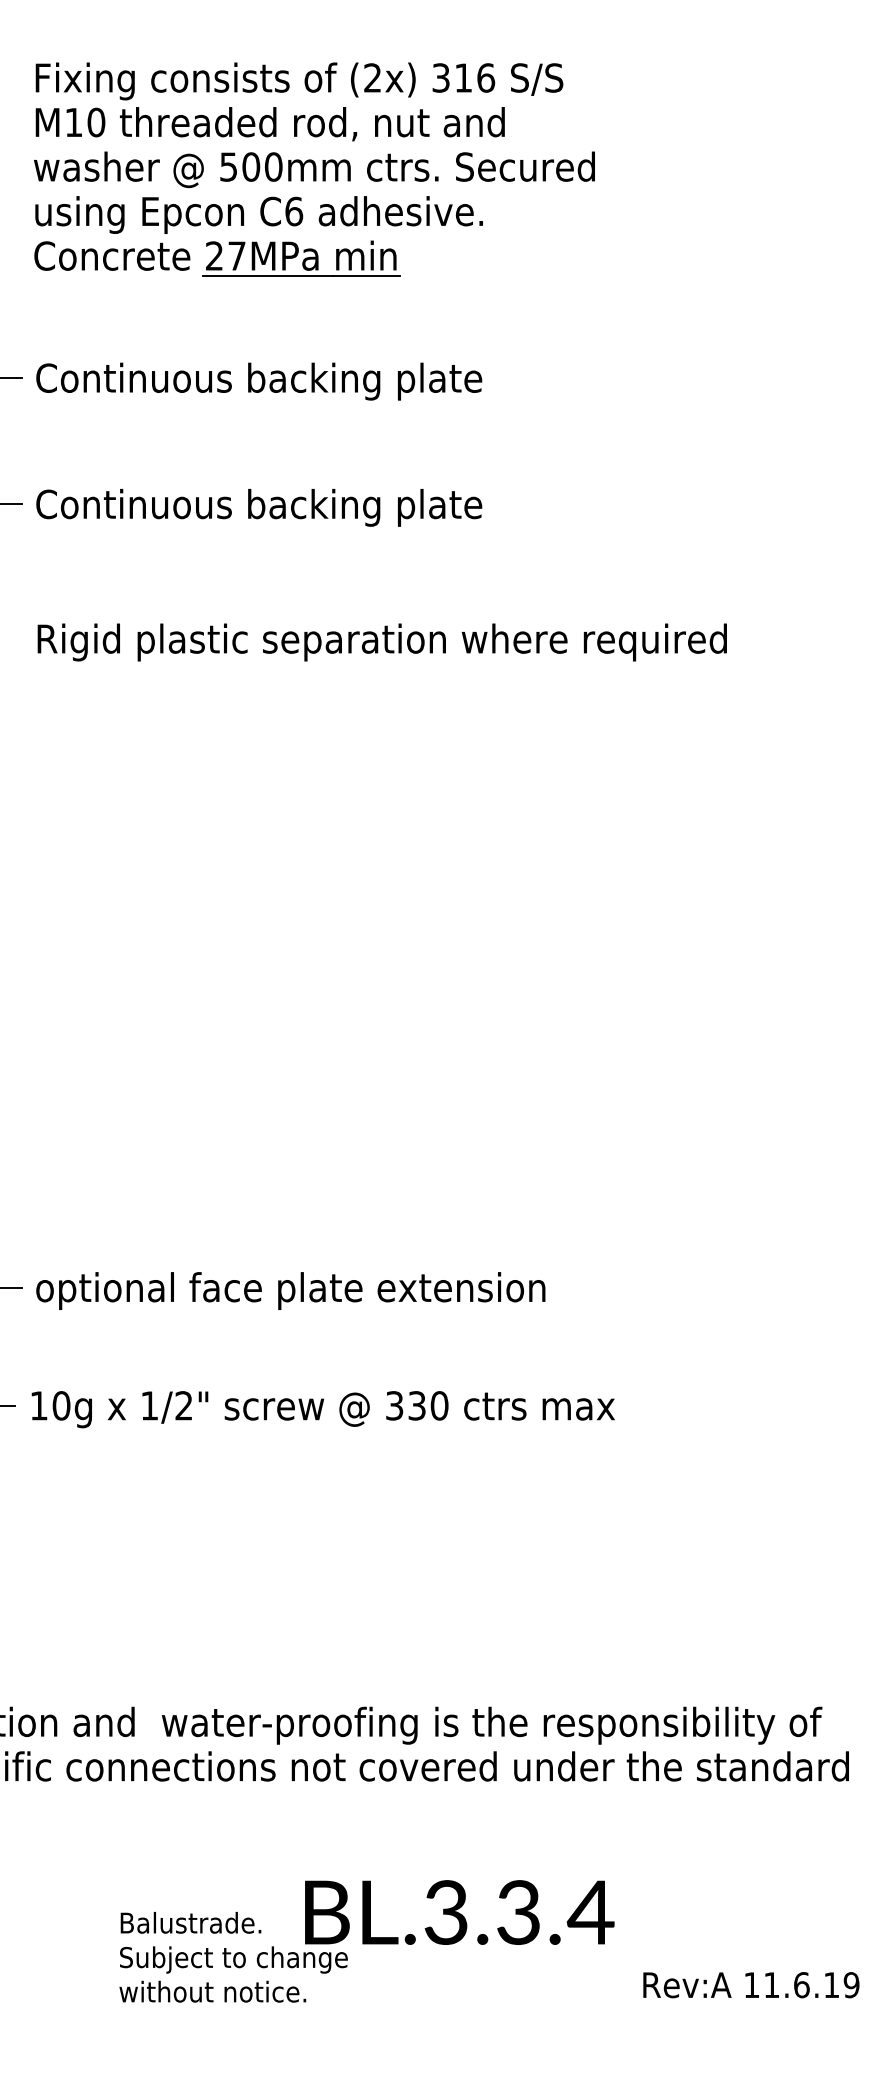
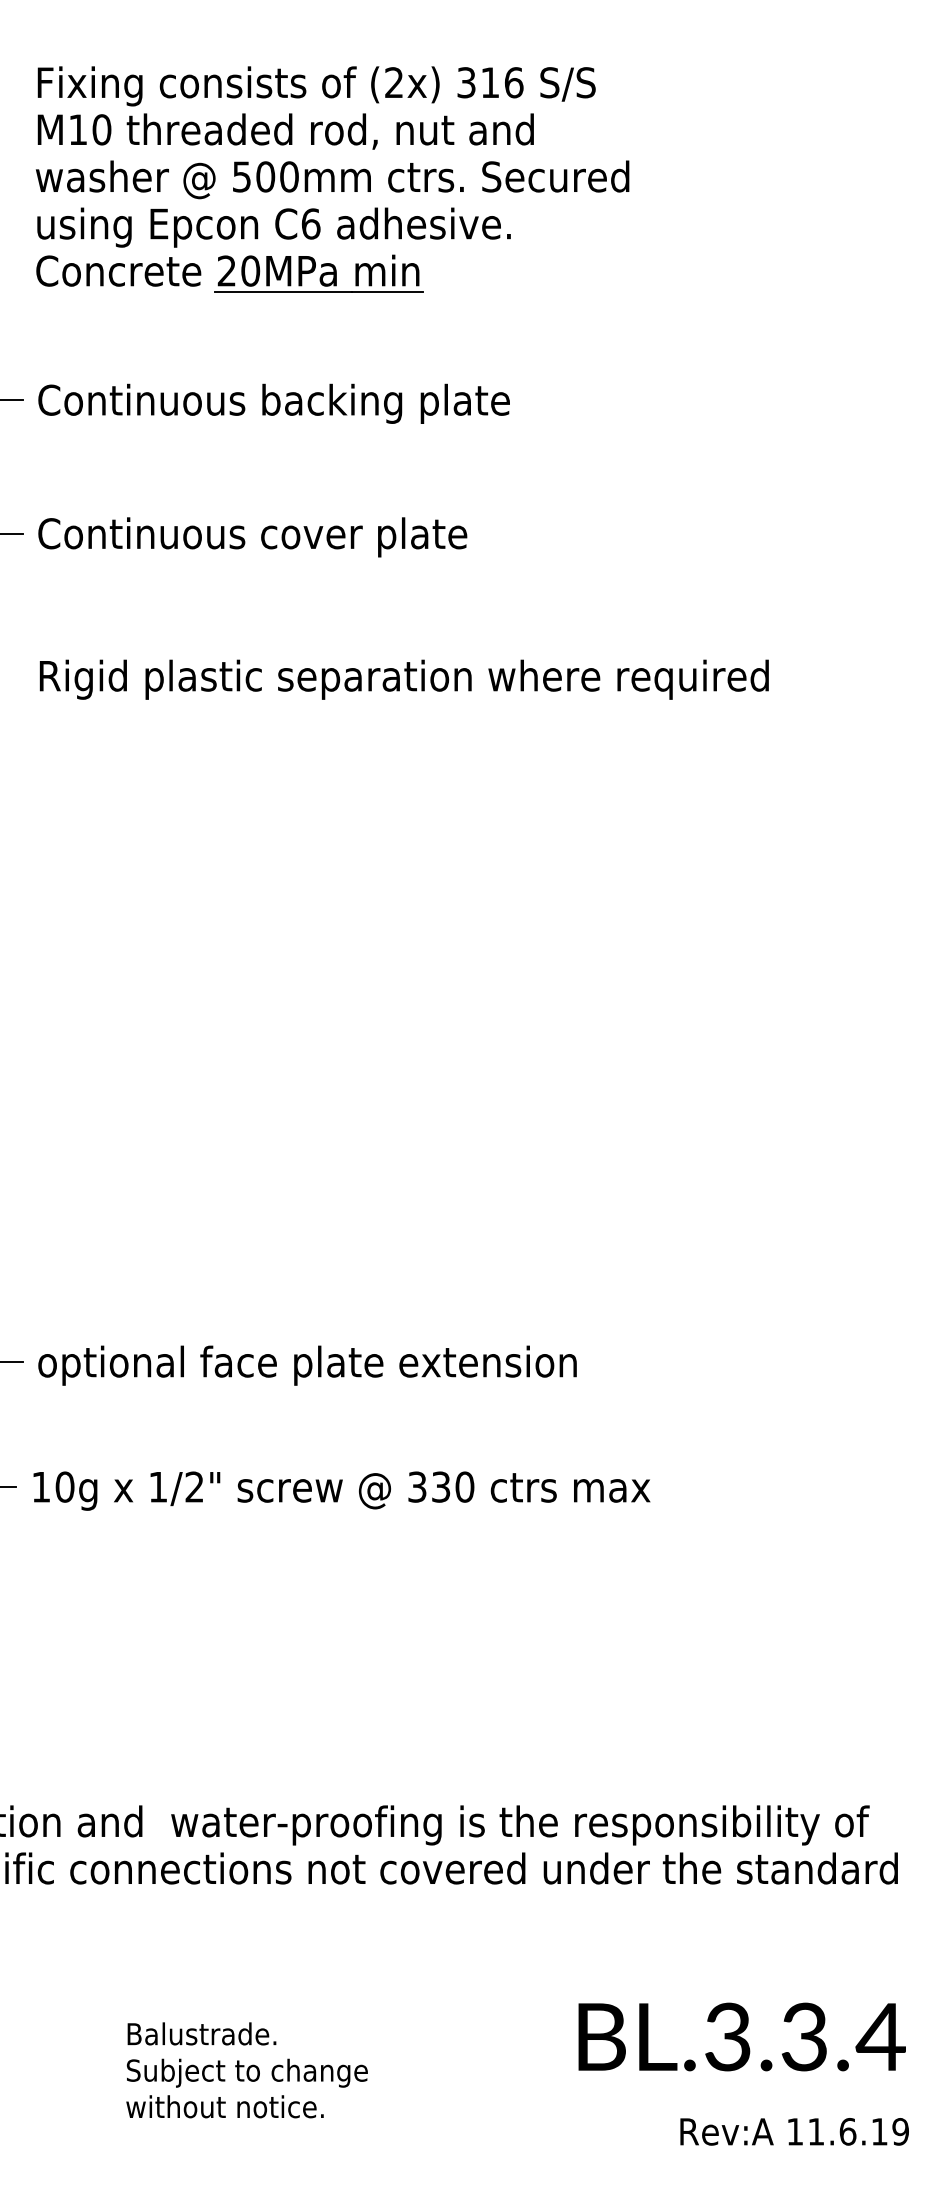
text: (236, 255) -> (250, 270), 27MPa -> 20MPa
text: (364, 507) -> (385, 537), Continuous backing plate -> Continuous cover plate
text: (459, 1912) -> (741, 2036), moved
text: (751, 1984) -> (794, 2131), moved

